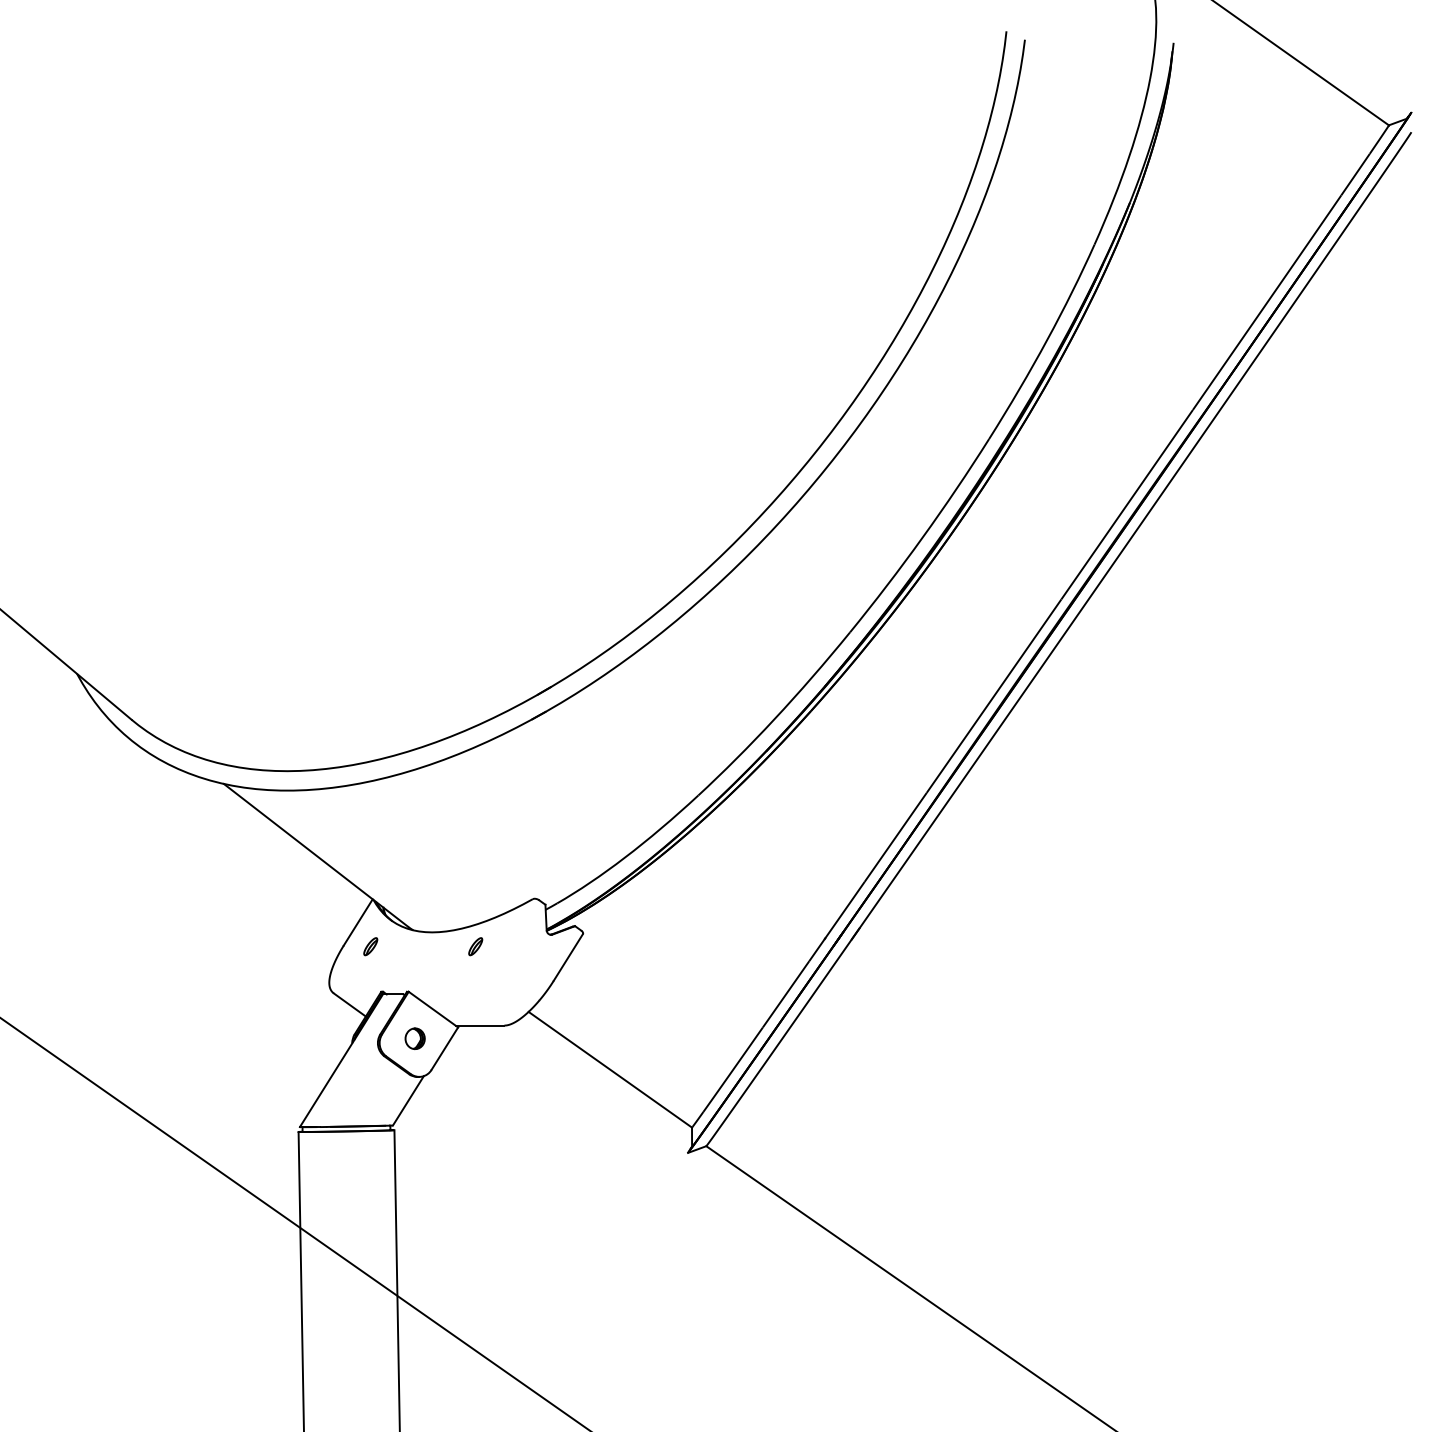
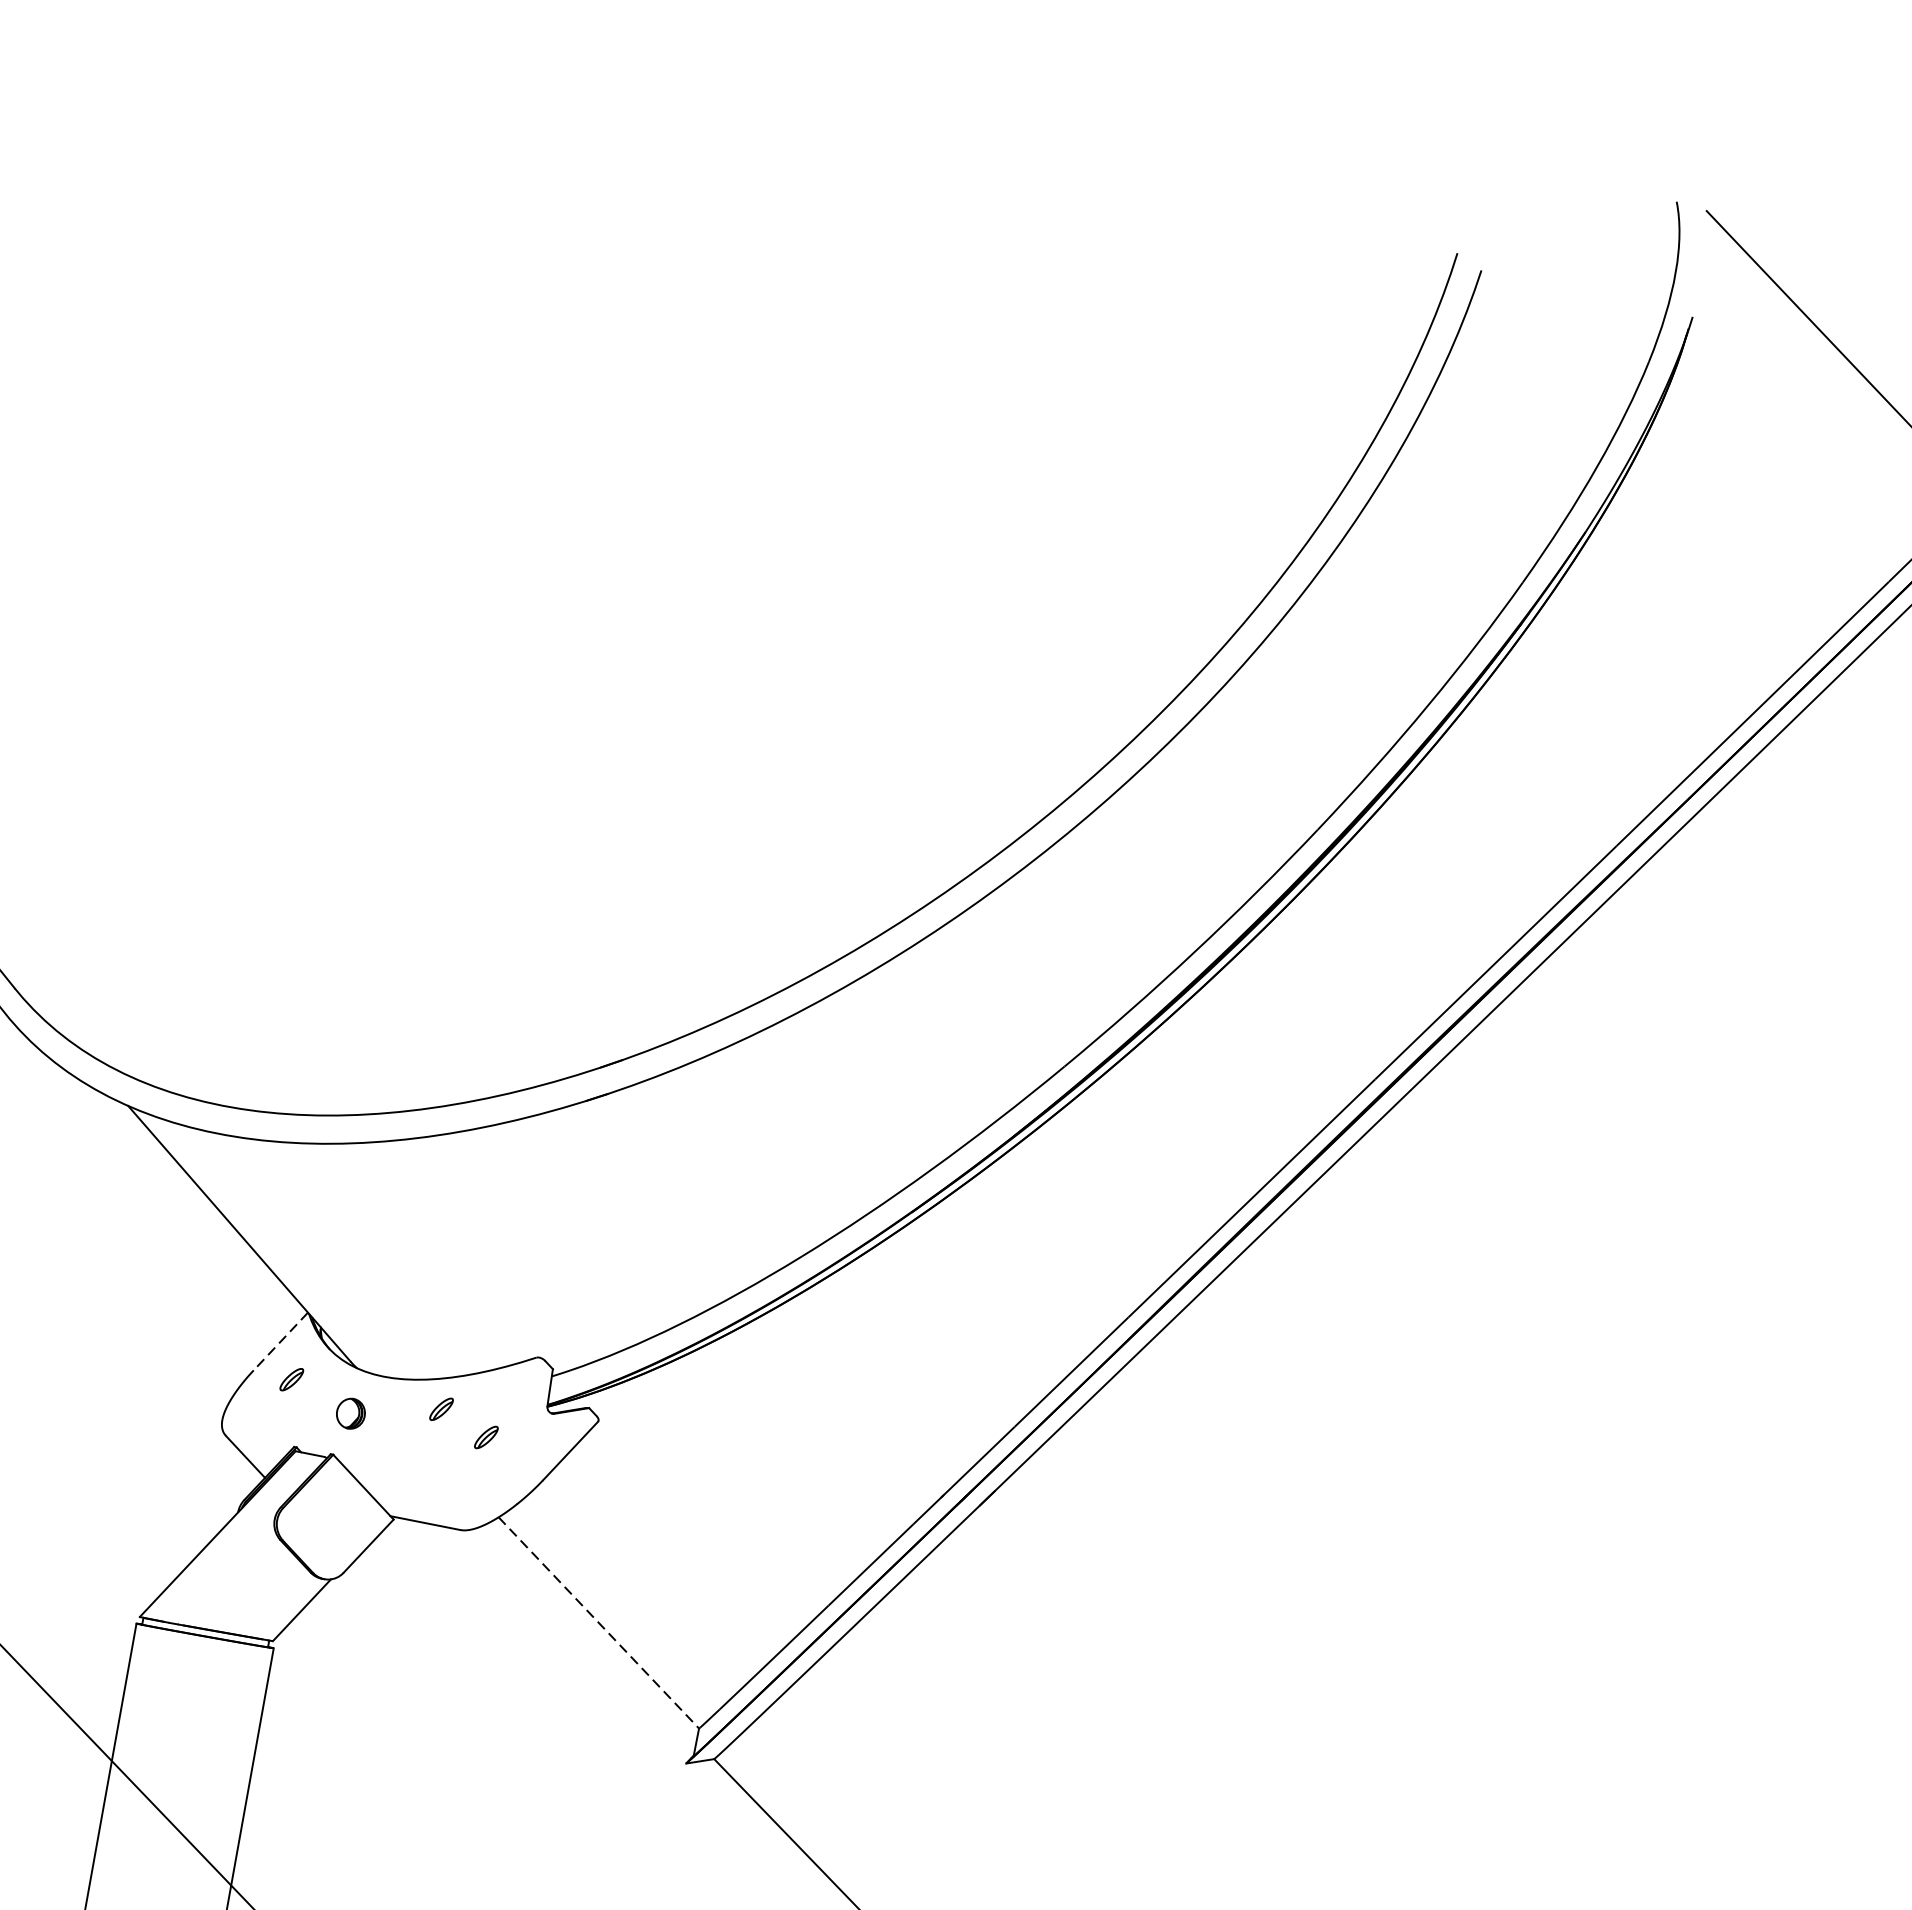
line: (358, 922) -> (281, 1341), solid -> dashed
part: (509, 959) -> (486, 1437), added
part: (414, 1038) -> (350, 1413), moved
line: (610, 1070) -> (598, 1624), solid -> dashed

